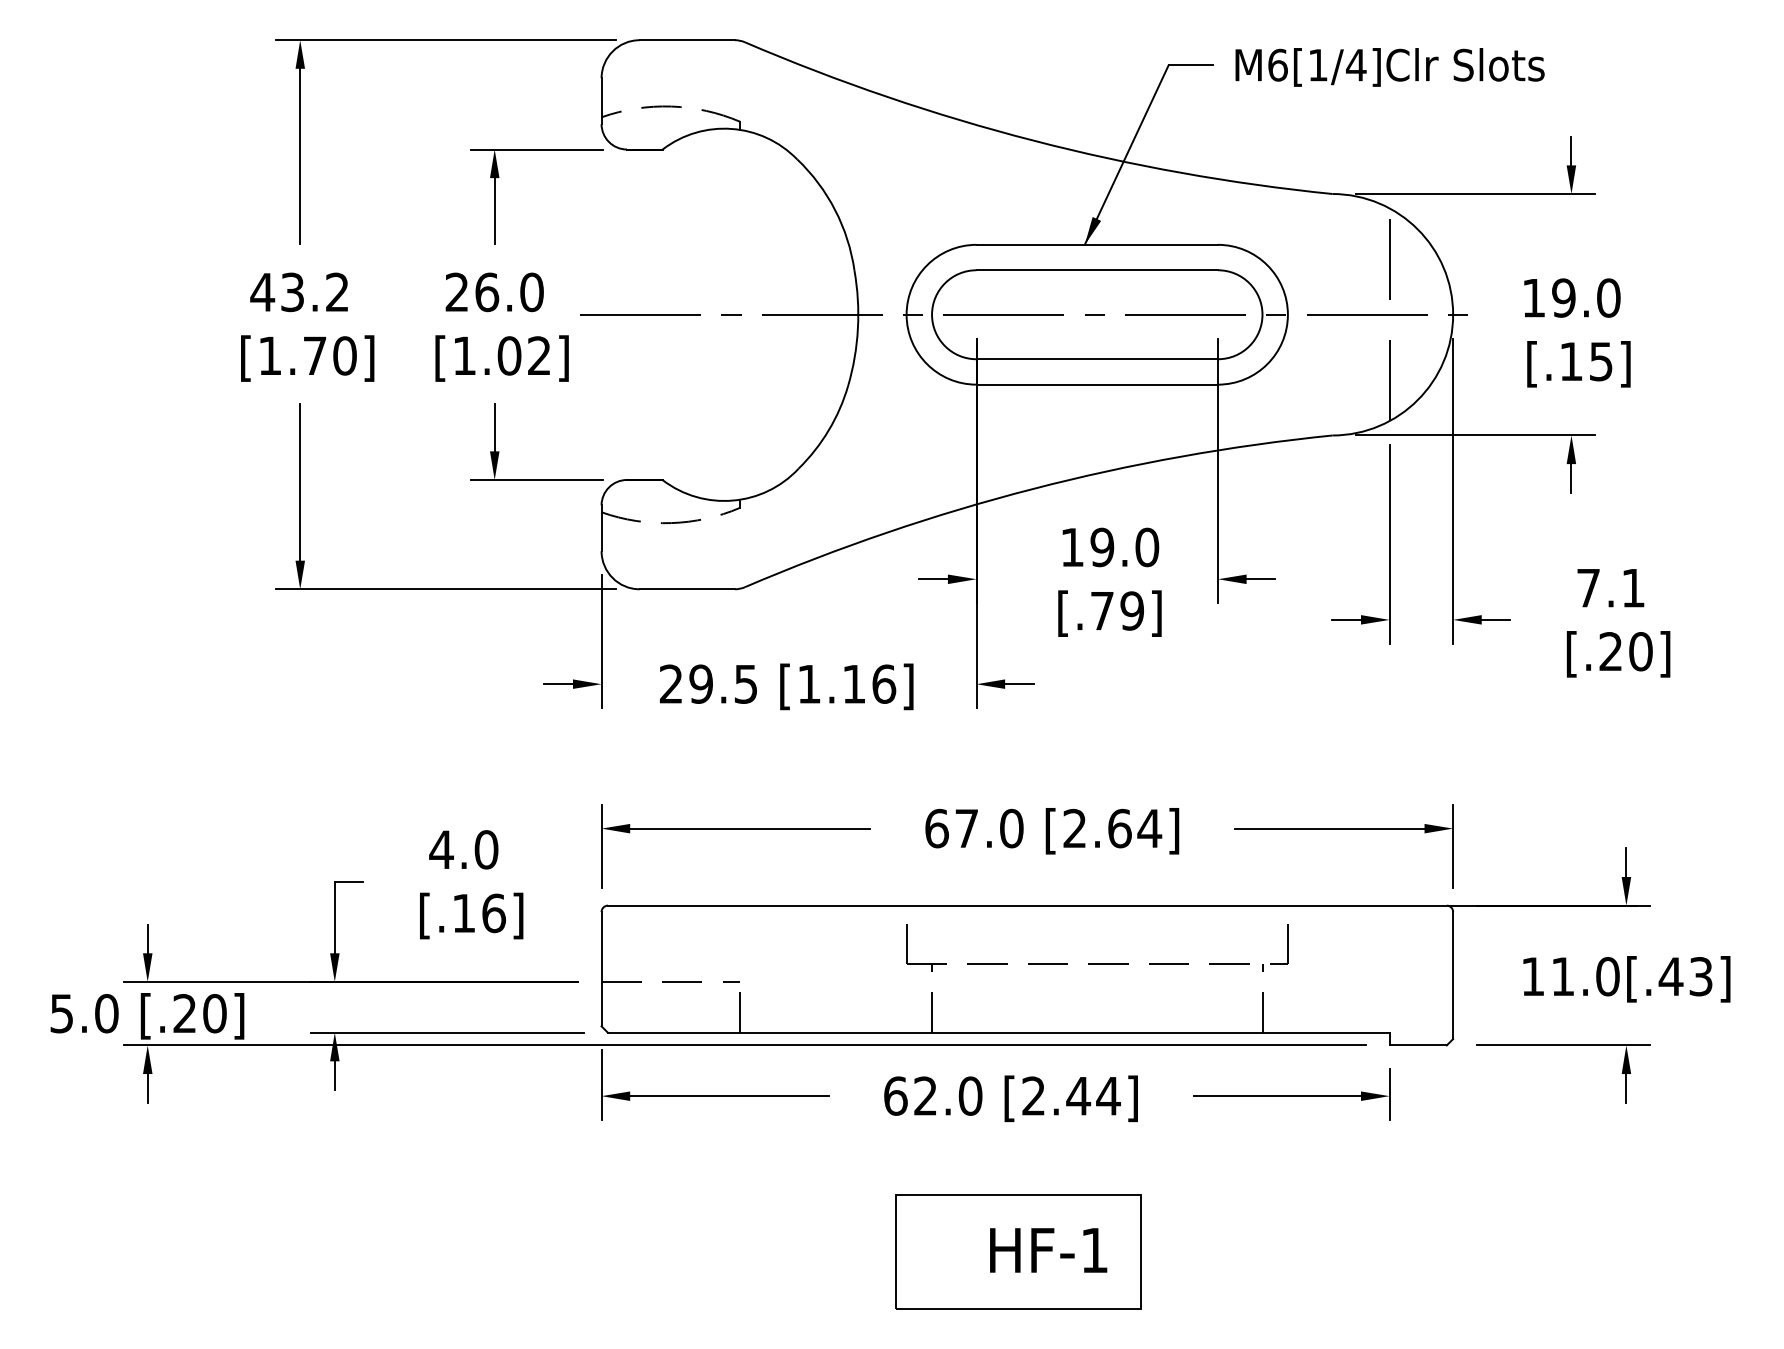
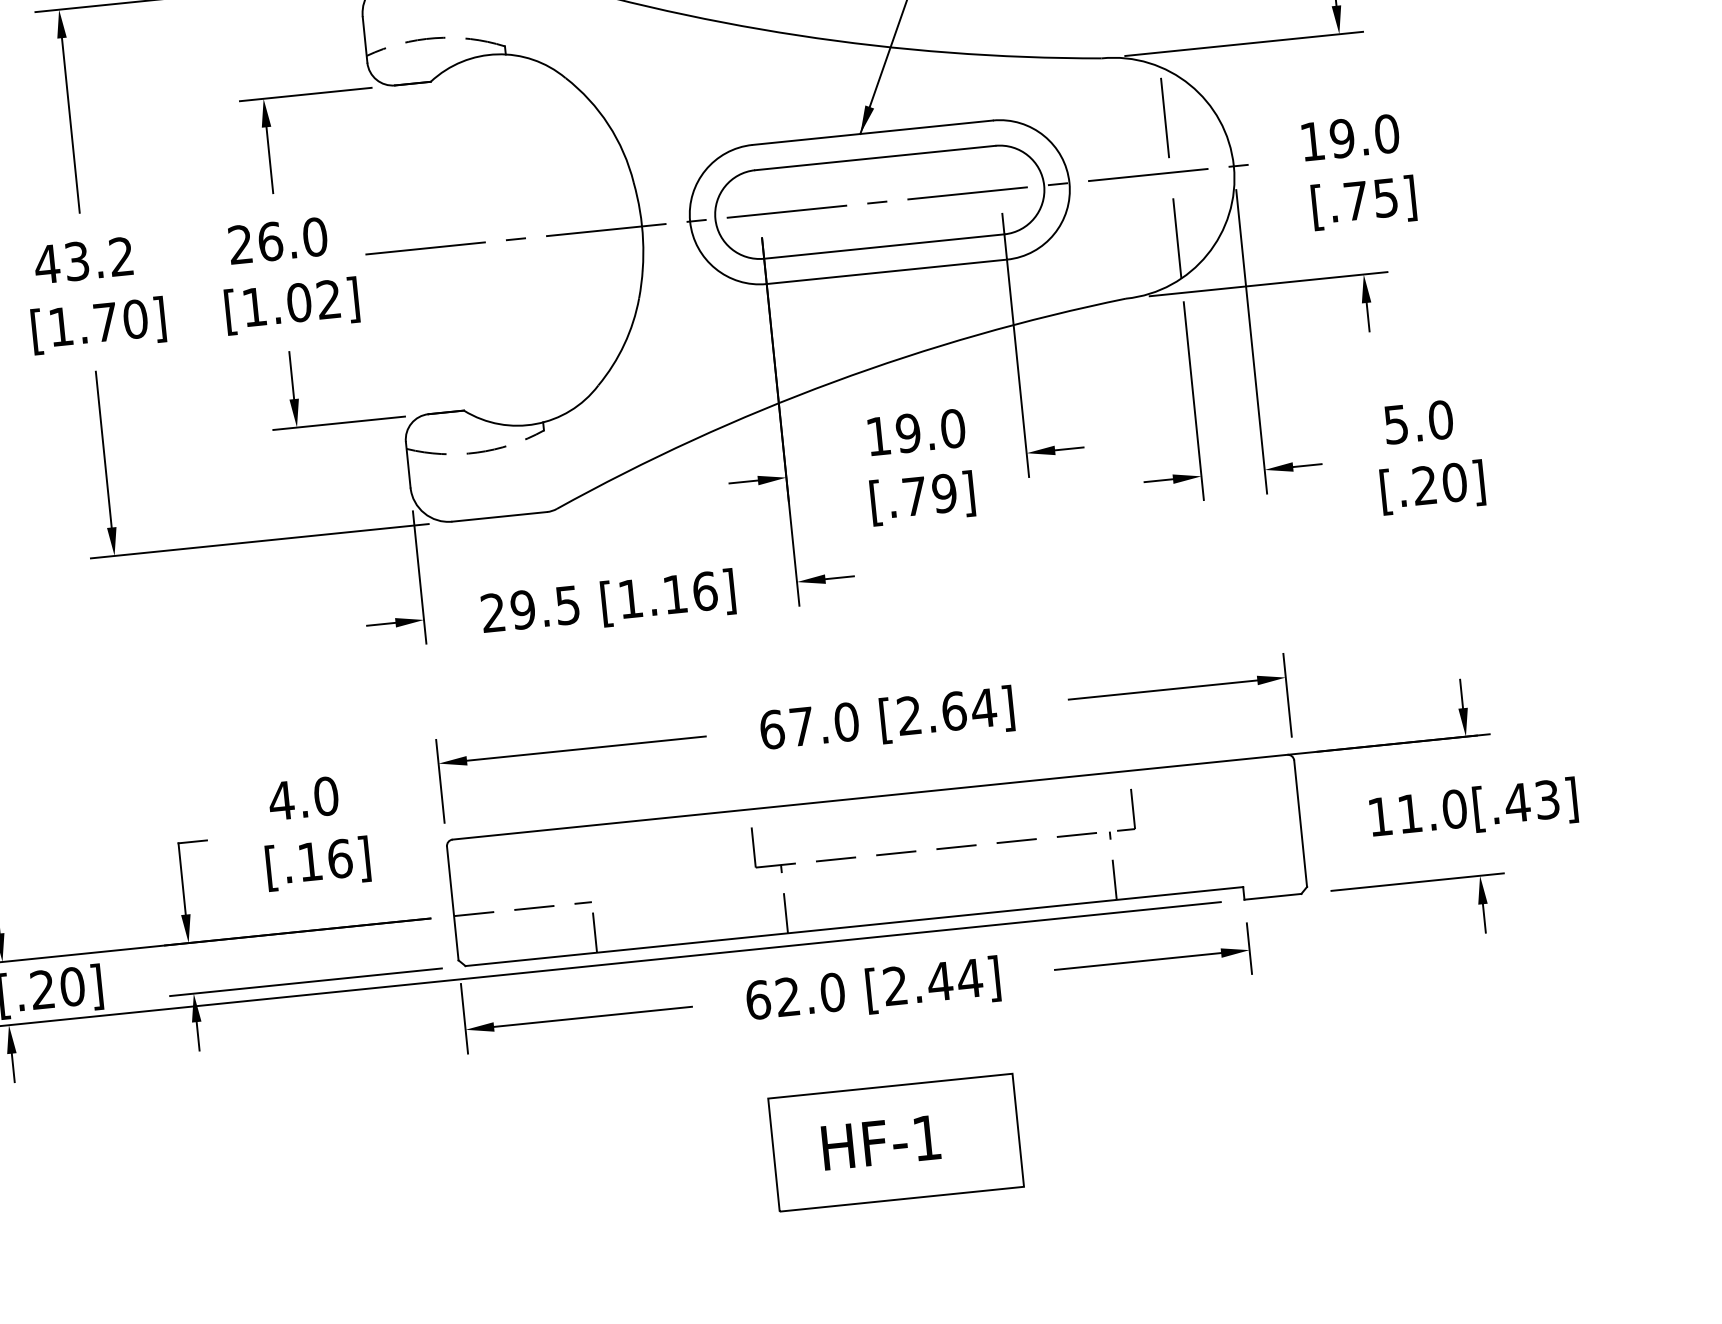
text: (1571, 361) -> (1356, 200), [.15] -> [.75]
text: (1611, 587) -> (1418, 421), 7.1 -> 5.0
text: (1048, 1250) -> (881, 1142), moved

